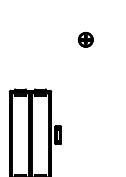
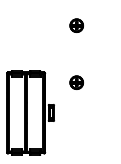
part: (85, 101) -> (76, 82), added

